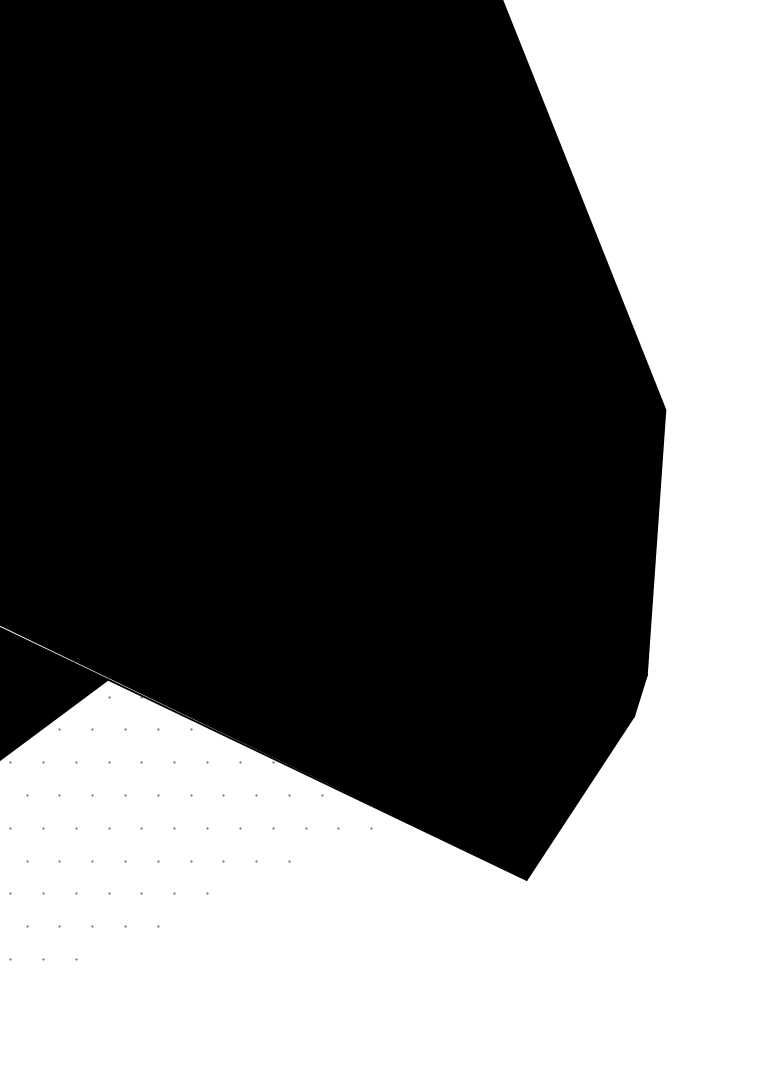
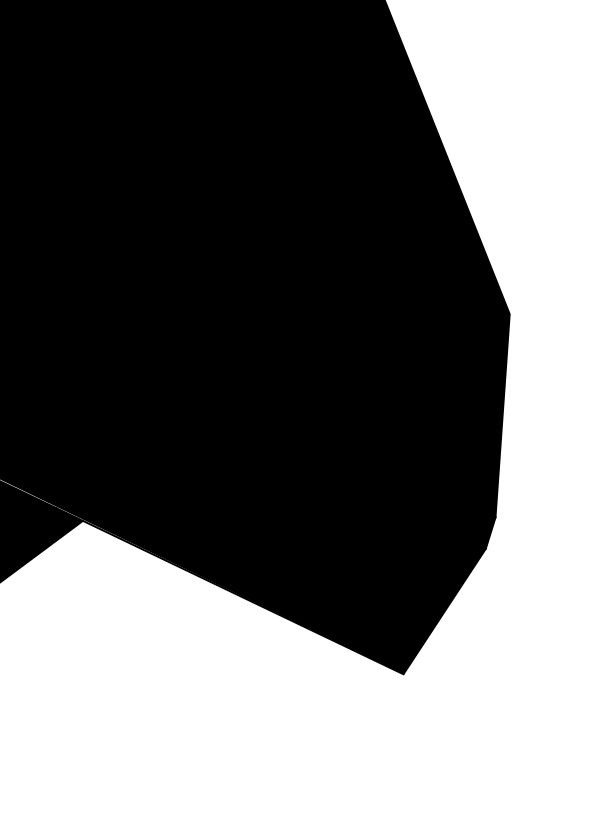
hatch: (189, 826) -> (145, 633), removed

